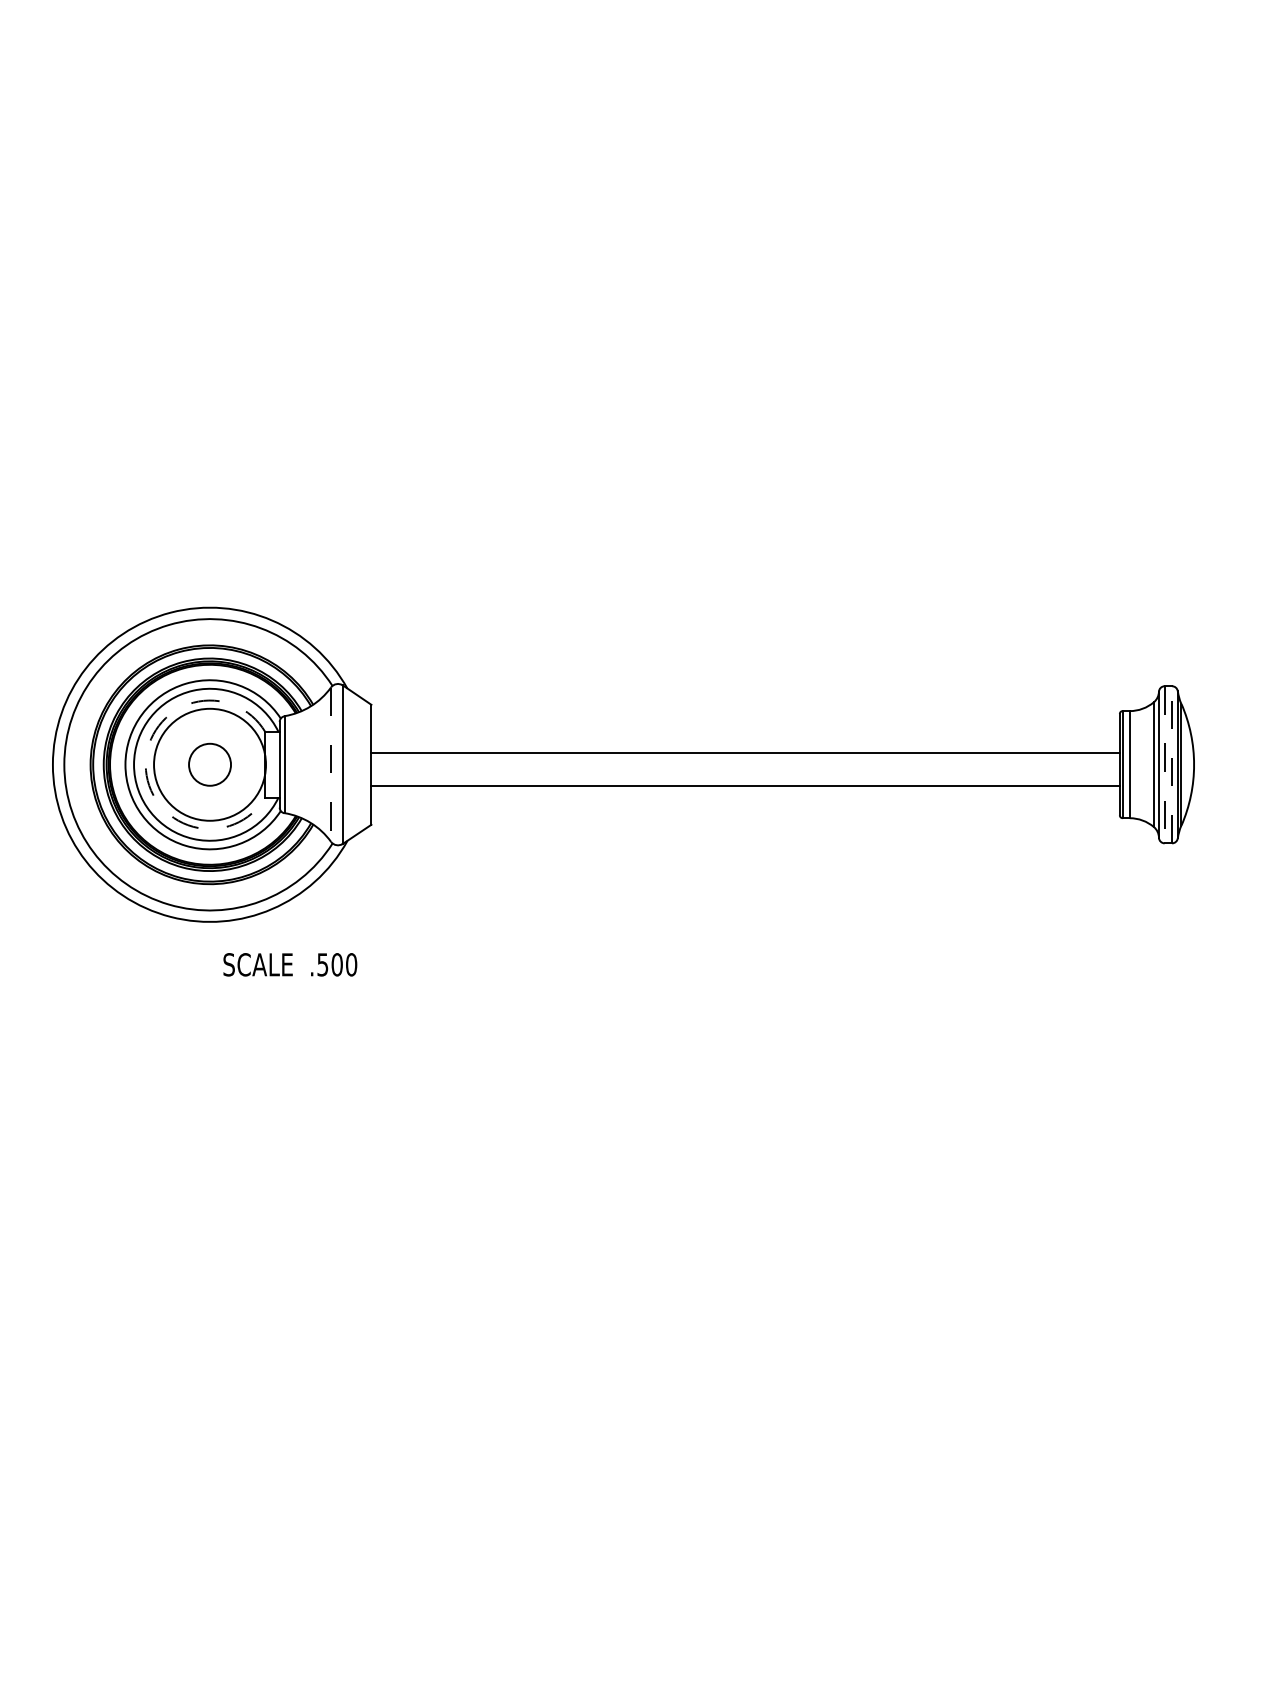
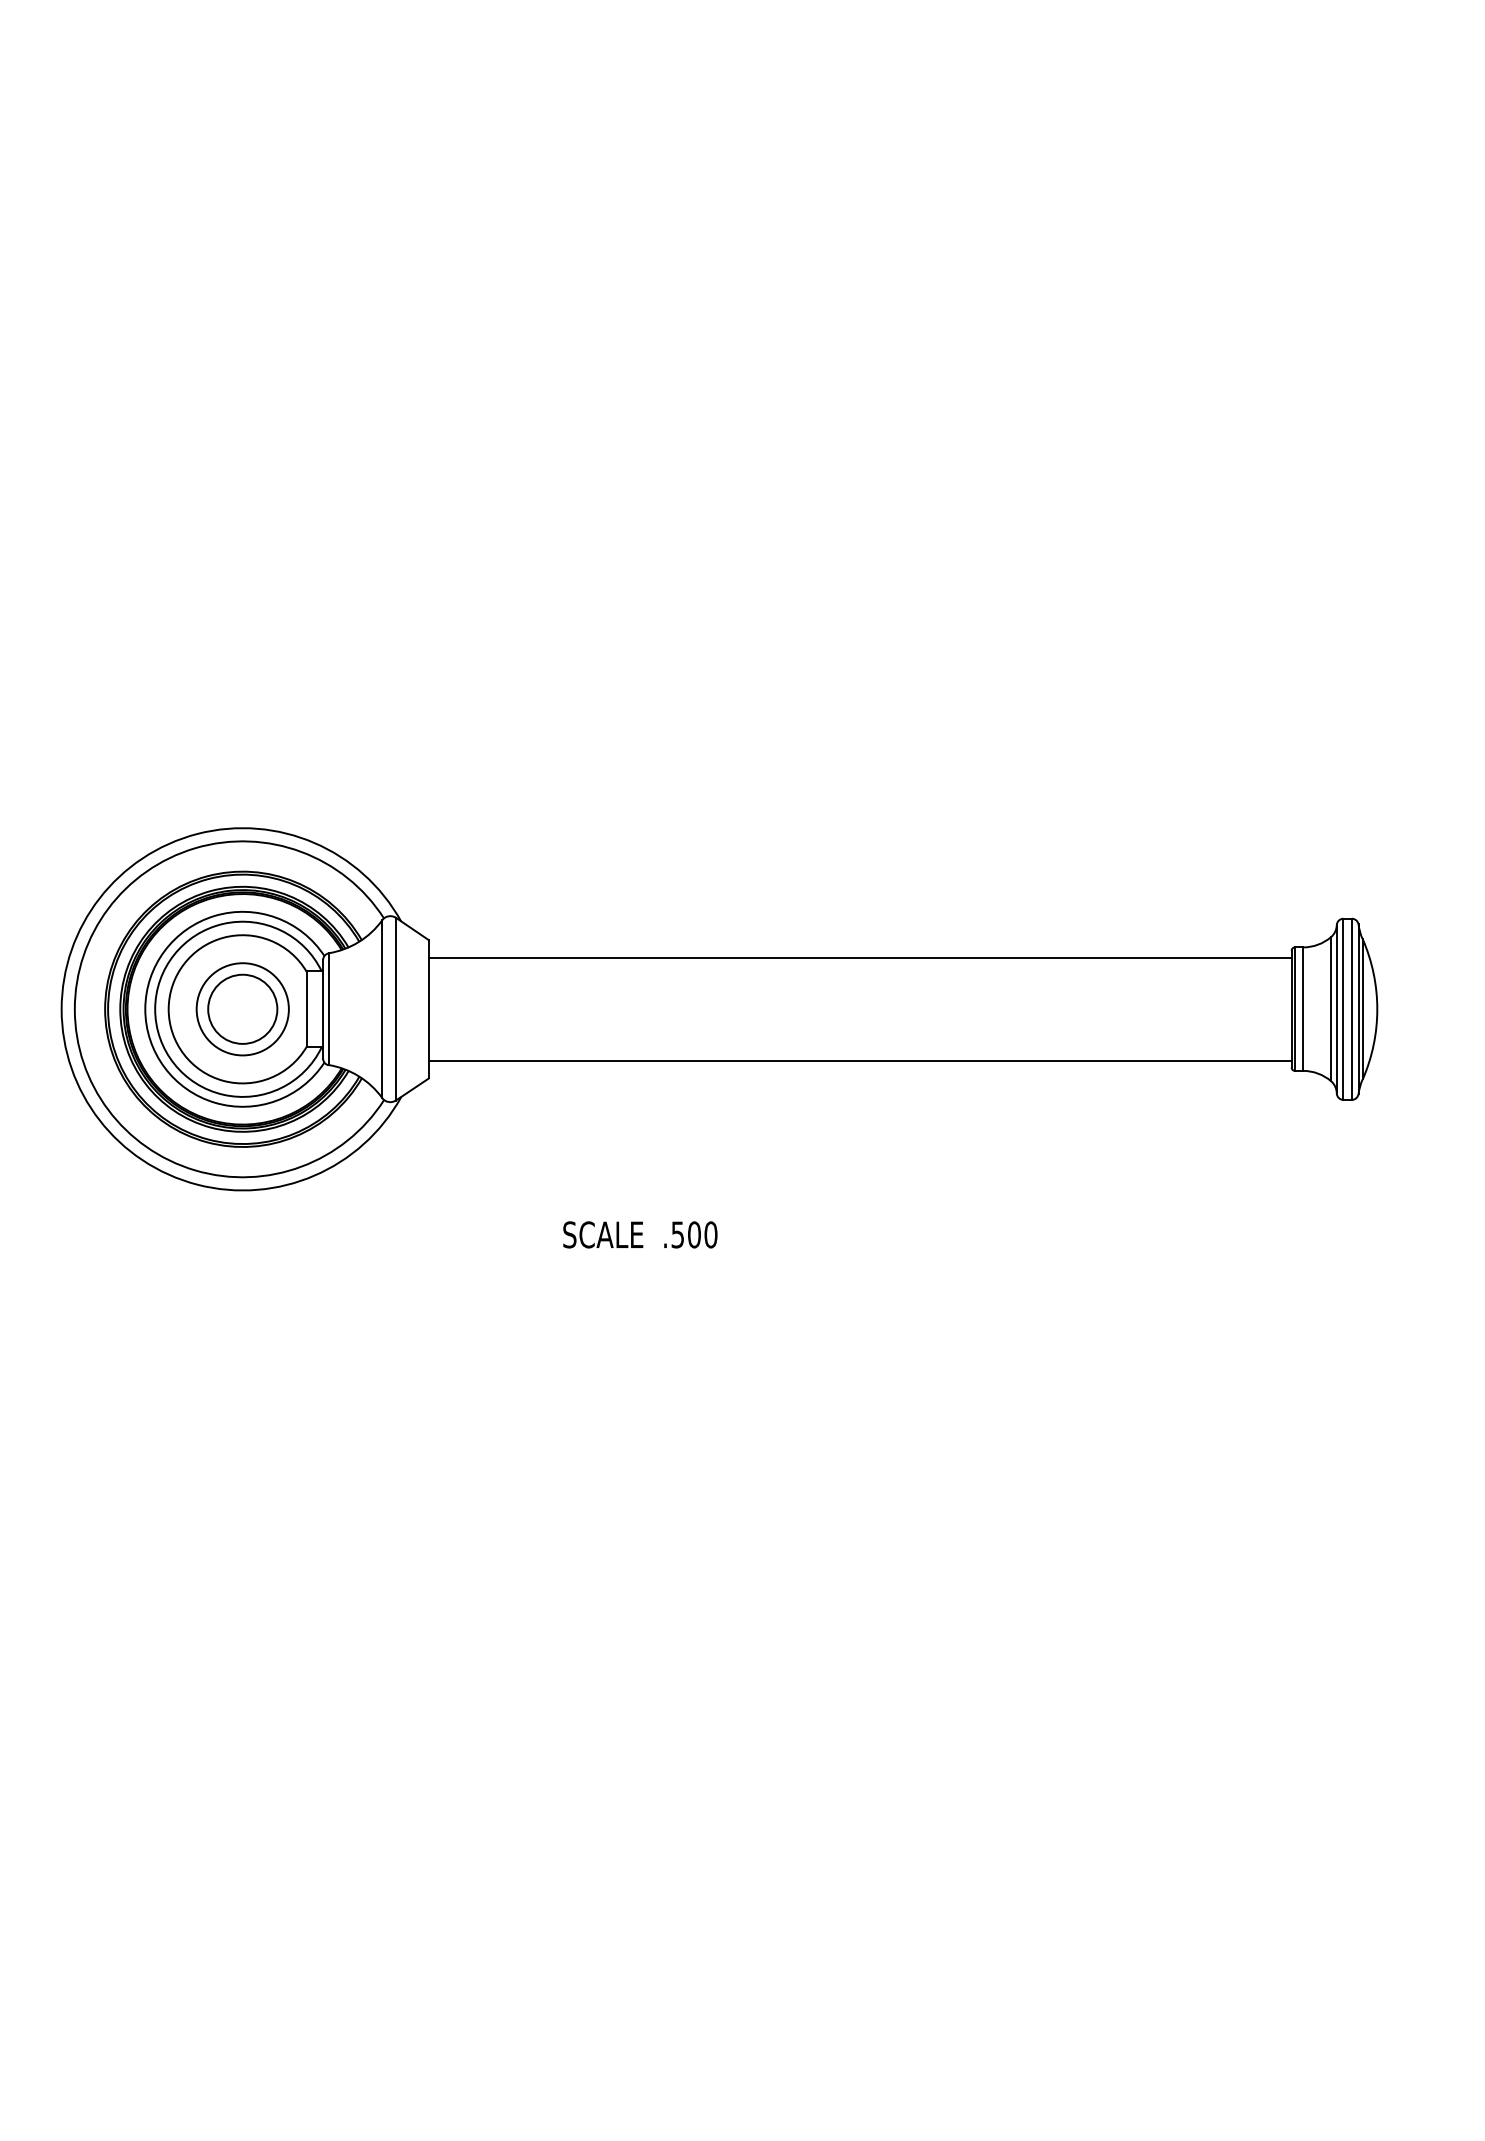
line: (744, 752) -> (859, 1060), moved
arc: (145, 764) -> (168, 1009), dashed -> solid
circle: (209, 764) -> (242, 1008), size x1.43
circle: (209, 764) -> (242, 1009), size x0.71
line: (331, 764) -> (382, 1009), dashed -> solid
line: (1164, 764) -> (1343, 1009), dashed -> solid
line: (1171, 764) -> (1351, 1009), dashed -> solid
line: (744, 785) -> (859, 957), moved
text: (290, 964) -> (640, 1234), moved

